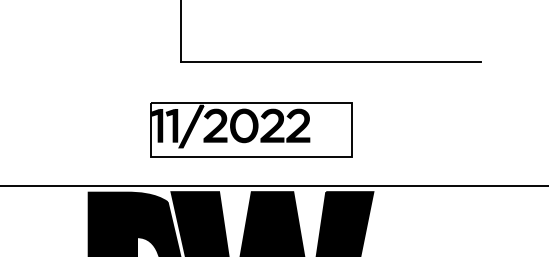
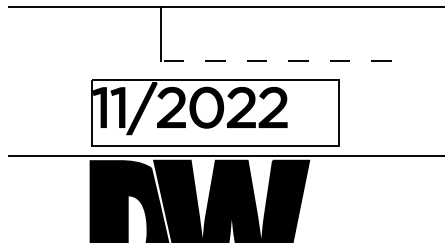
line: (330, 61) -> (276, 60), solid -> dashed
part: (251, 130) -> (215, 113), size x1.6

